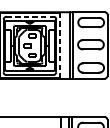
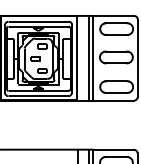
line: (30, 16) -> (39, 21), dashed -> solid
line: (60, 45) -> (77, 58), dashed -> solid

